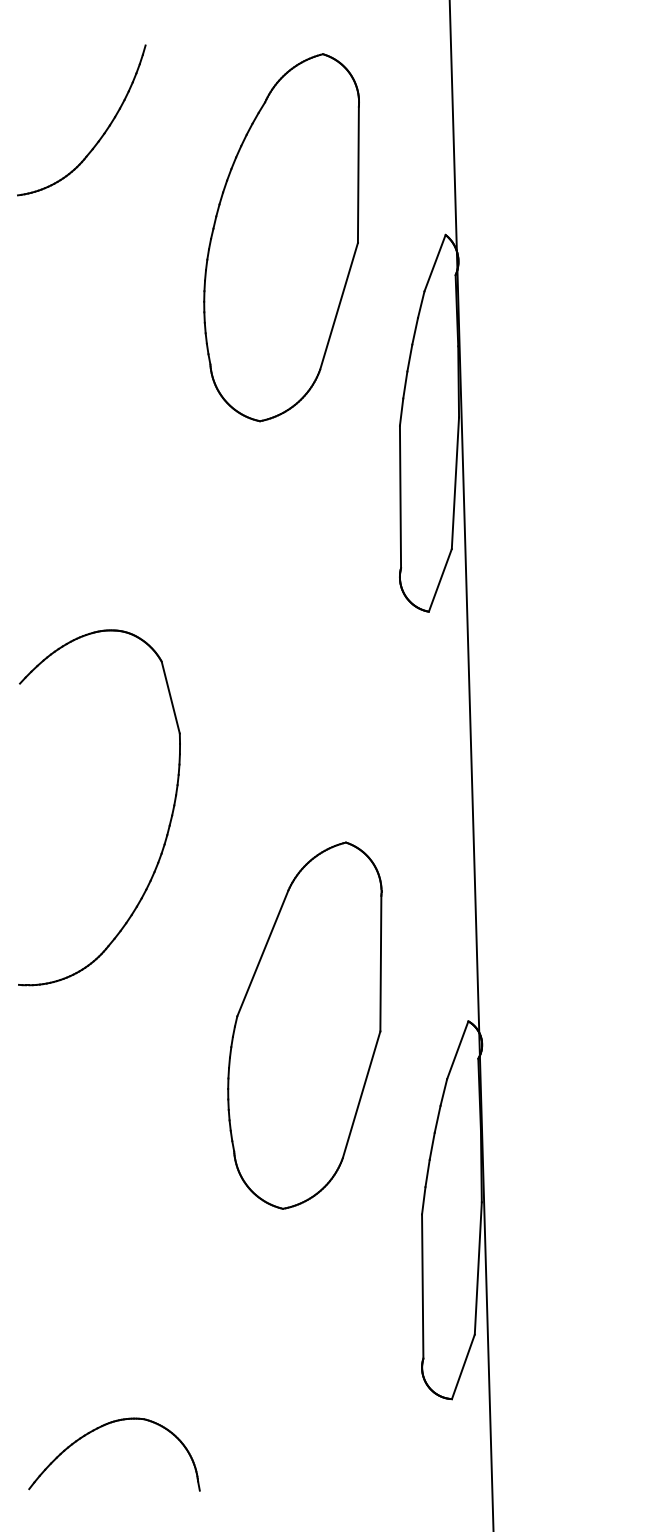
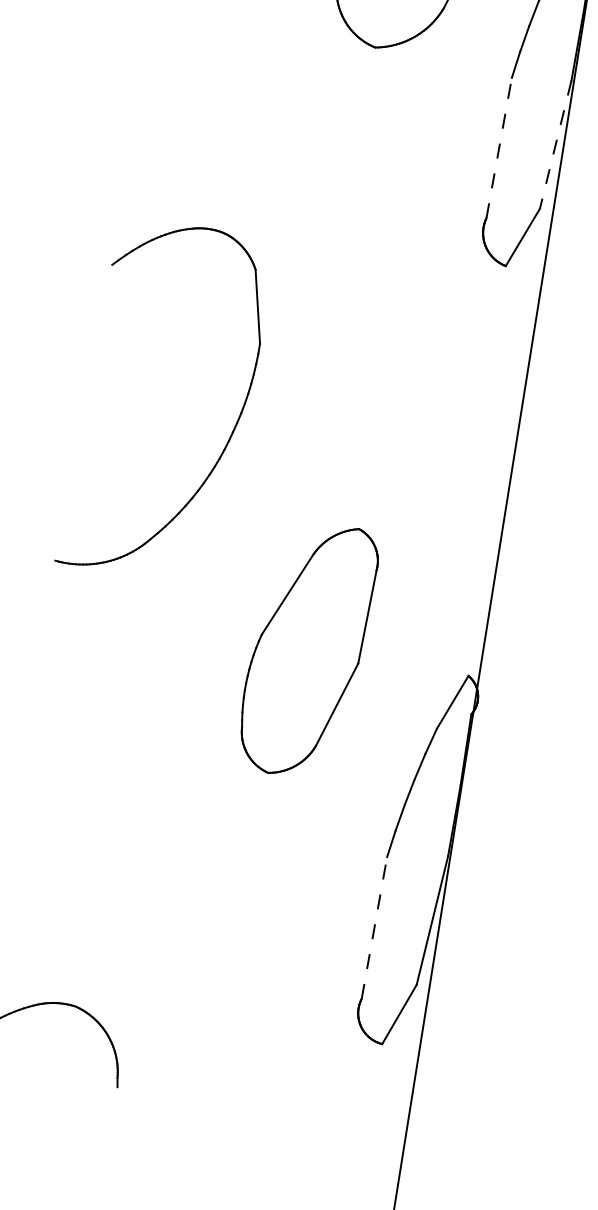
line: (455, 483) -> (555, 145), solid -> dashed
line: (400, 496) -> (499, 147), solid -> dashed
part: (168, 825) -> (231, 431), moved
part: (304, 1025) -> (306, 649), size x0.7
line: (422, 1286) -> (374, 927), solid -> dashed

